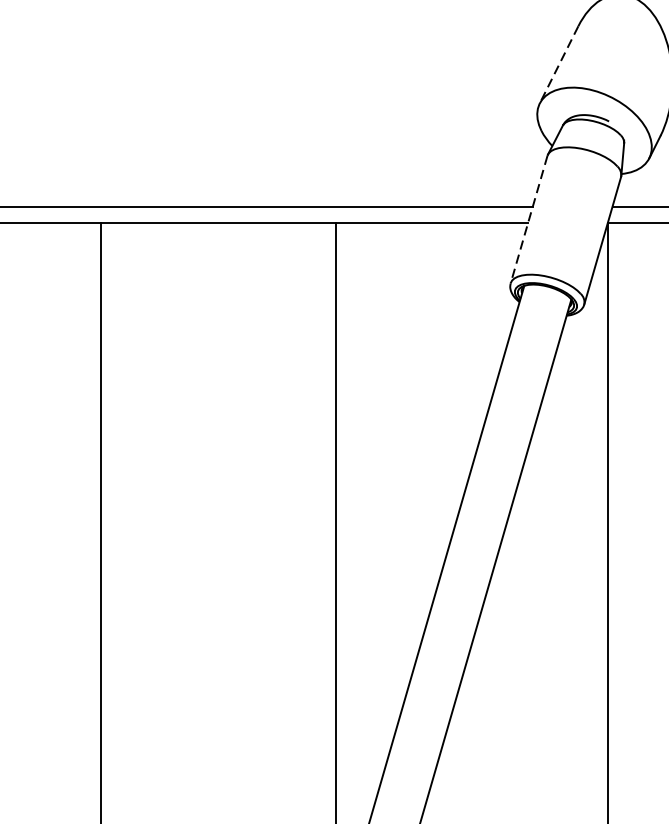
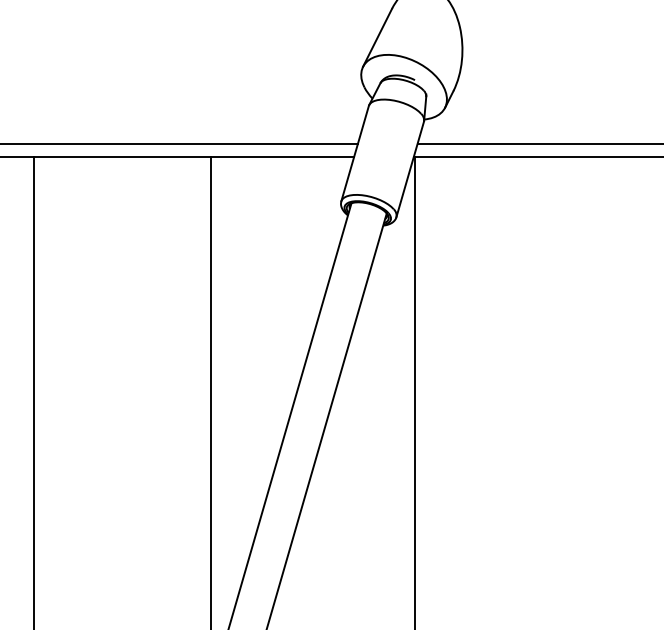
line: (559, 65) -> (377, 38), dashed -> solid
line: (529, 219) -> (355, 153), dashed -> solid

